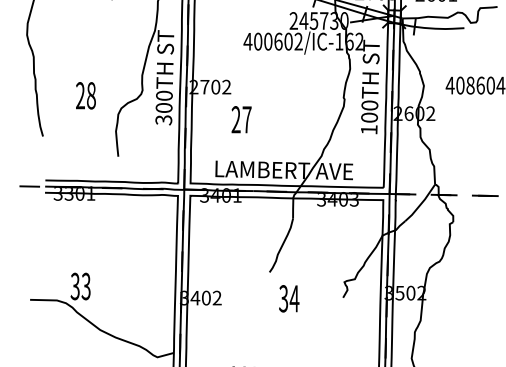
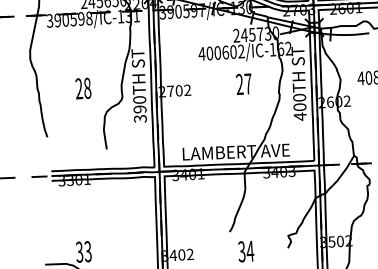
text: (85, 95) -> (82, 88), moved
text: (163, 107) -> (139, 109), 300TH -> 390TH
text: (241, 119) -> (243, 84), moved
text: (369, 129) -> (300, 116), 100TH -> 400TH

